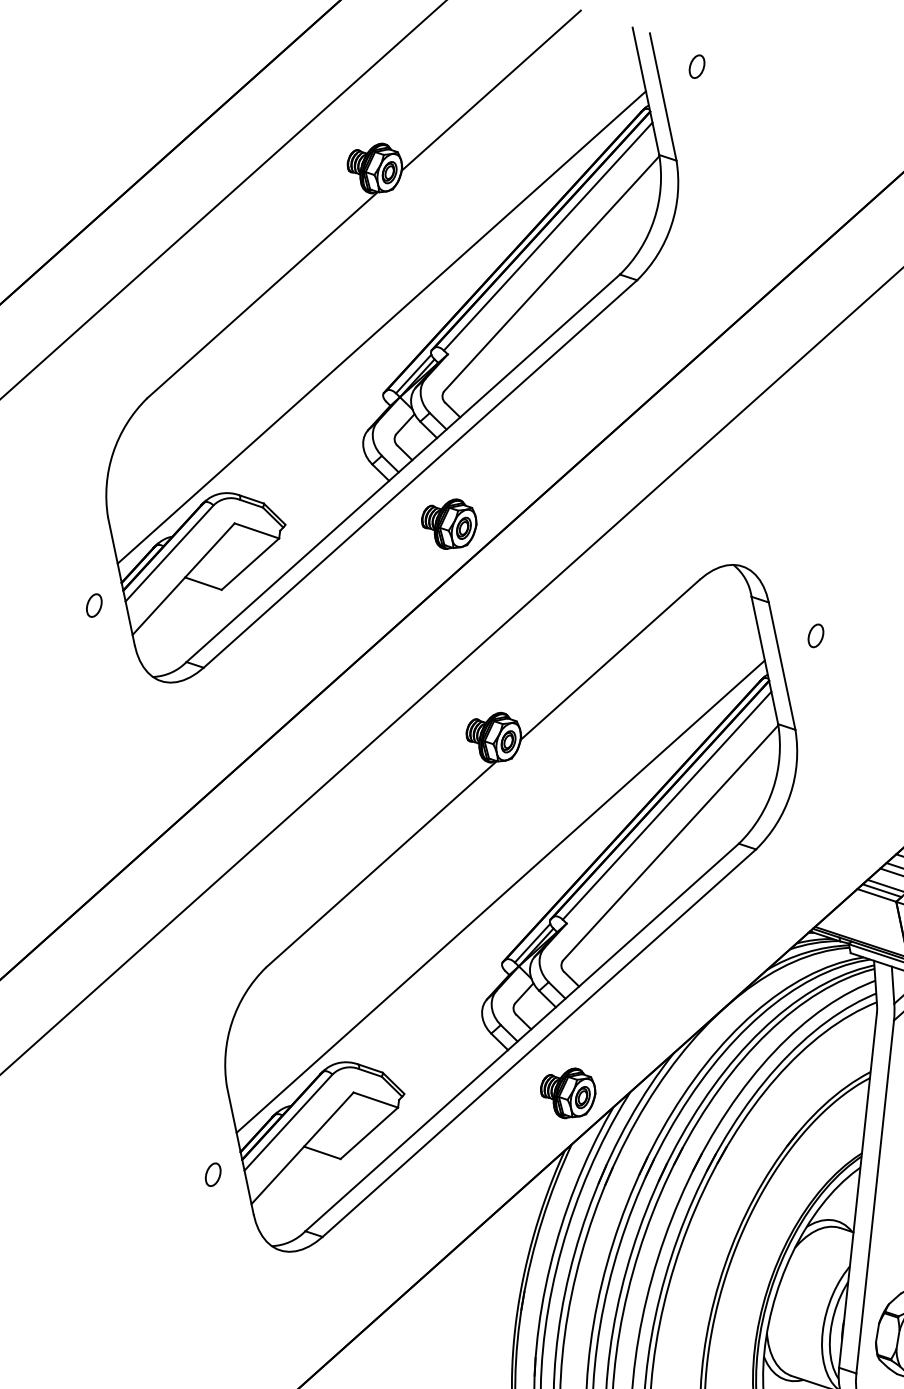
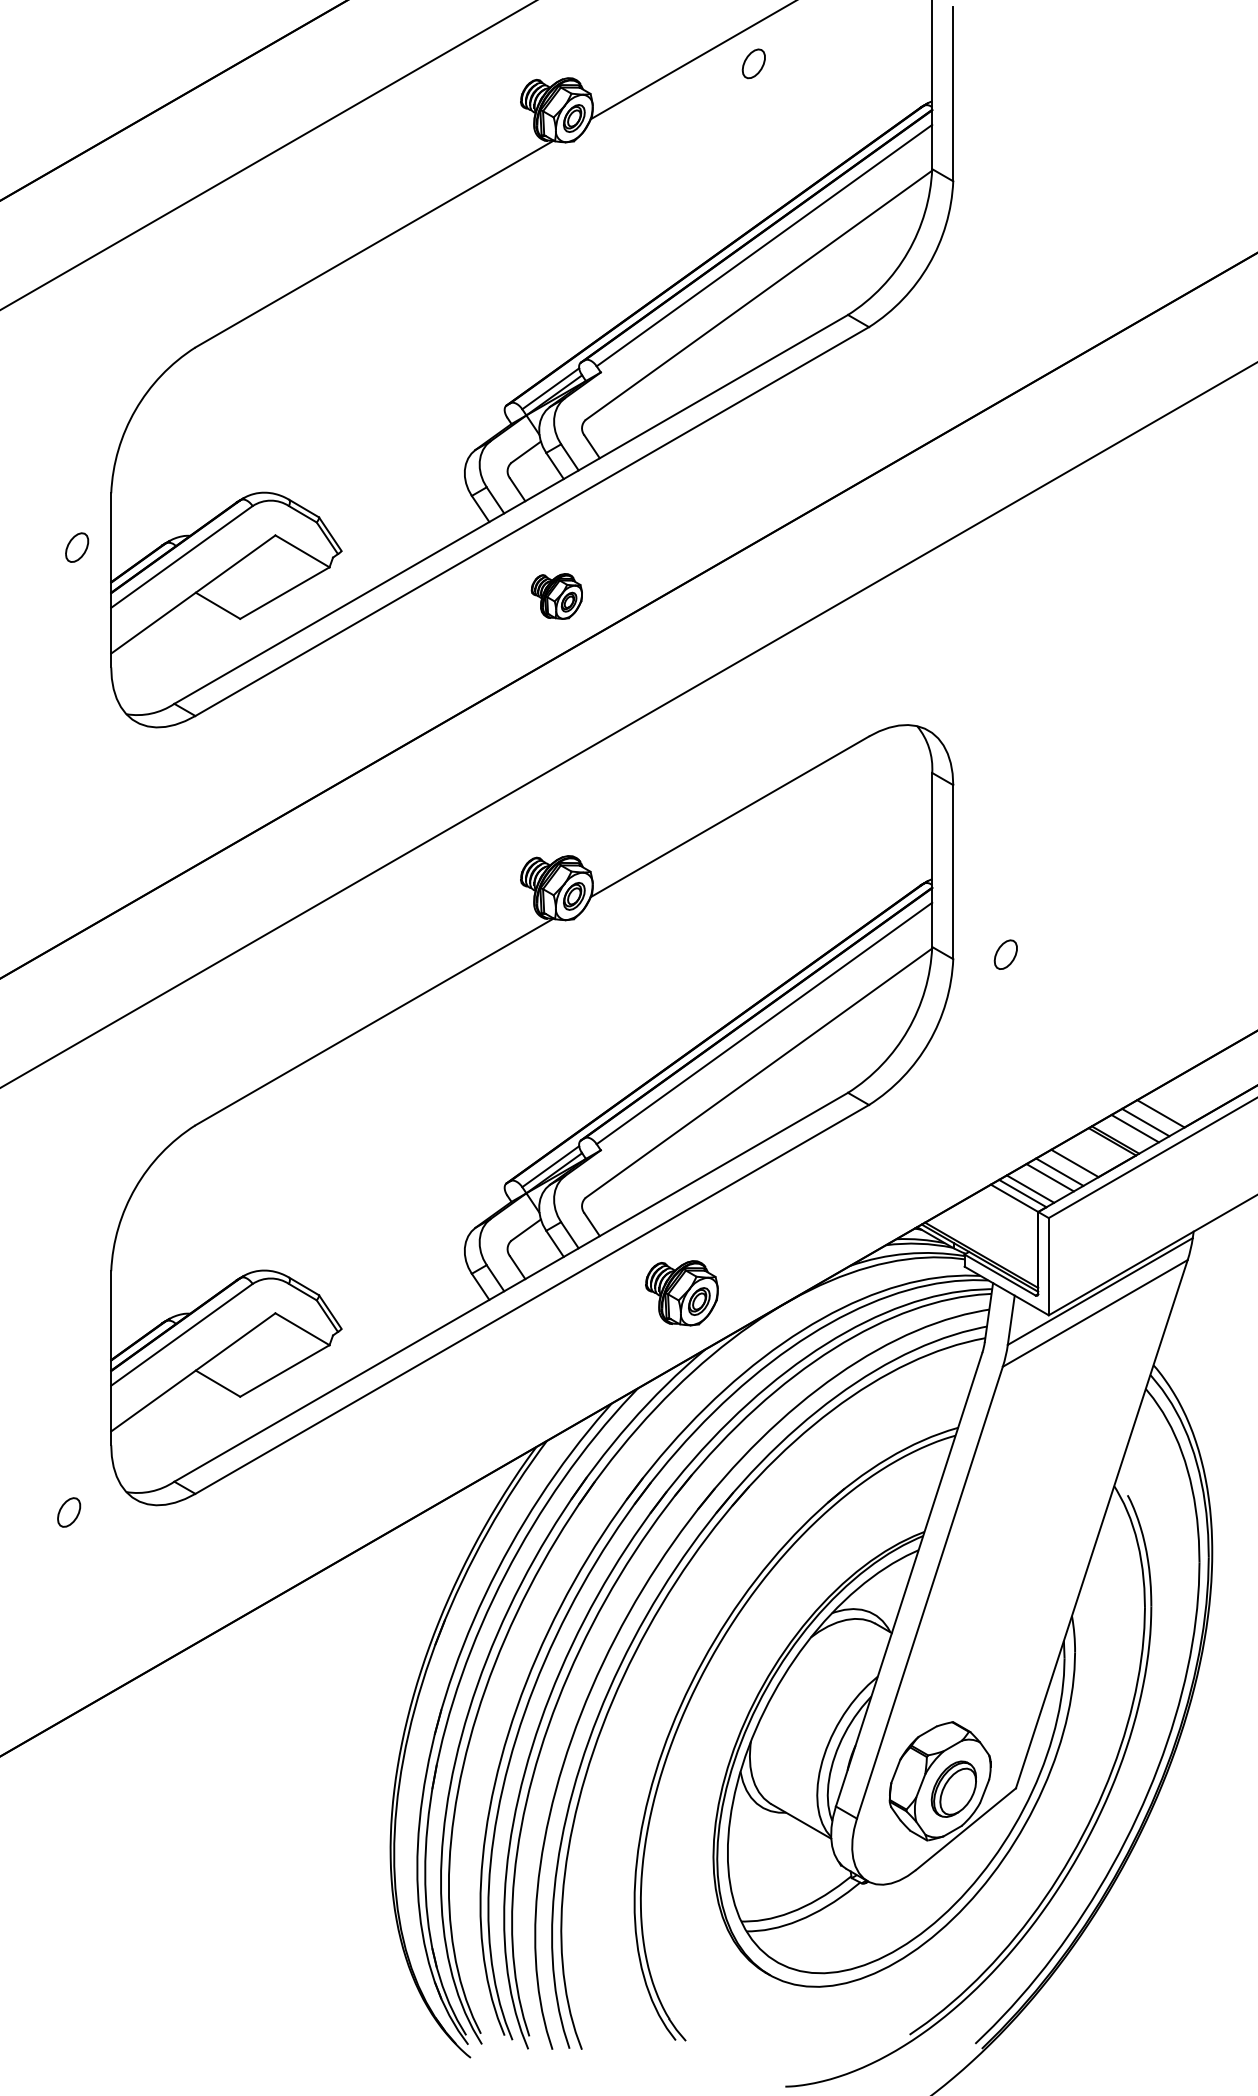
part: (696, 66) -> (753, 63), moved
line: (381, 327) -> (521, 319), removed
part: (449, 525) -> (556, 596), size x0.7
part: (94, 605) -> (77, 547), moved
part: (815, 635) -> (1005, 954), moved
line: (500, 896) -> (521, 1096), removed
part: (568, 1094) -> (681, 1293), moved
part: (213, 1174) -> (69, 1512), moved

